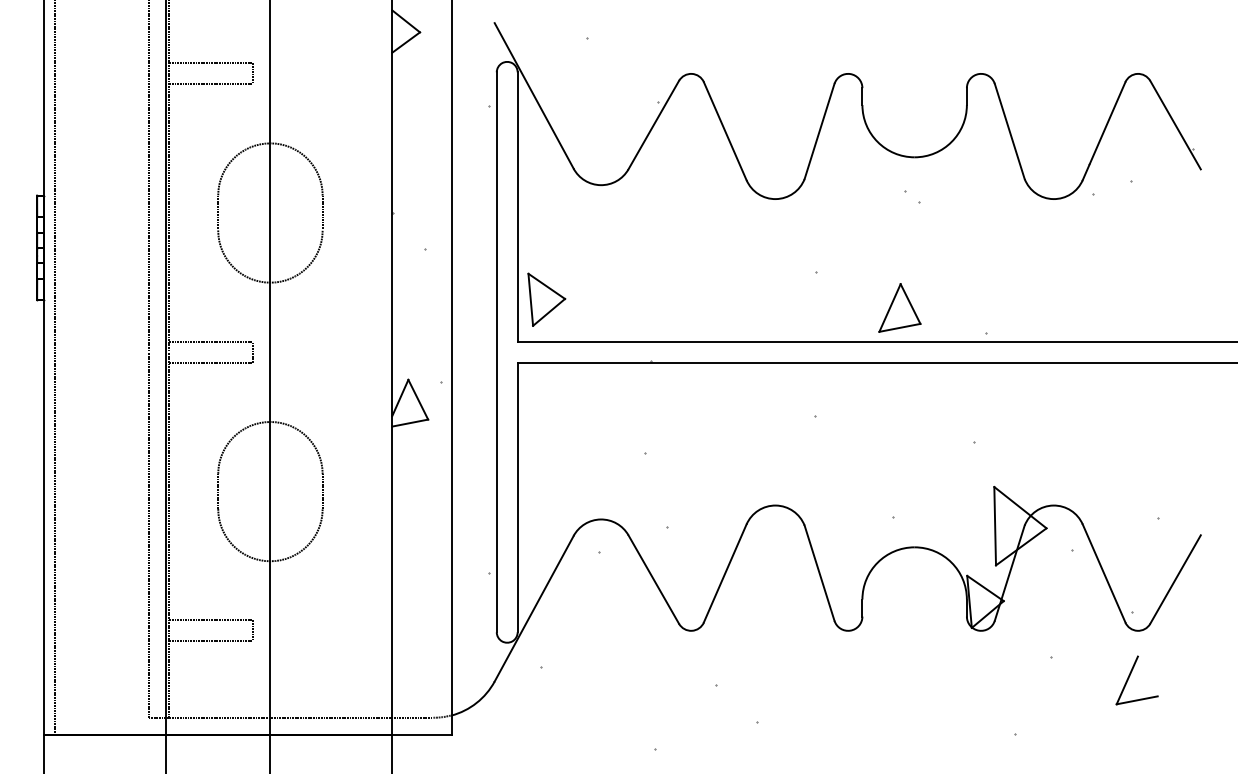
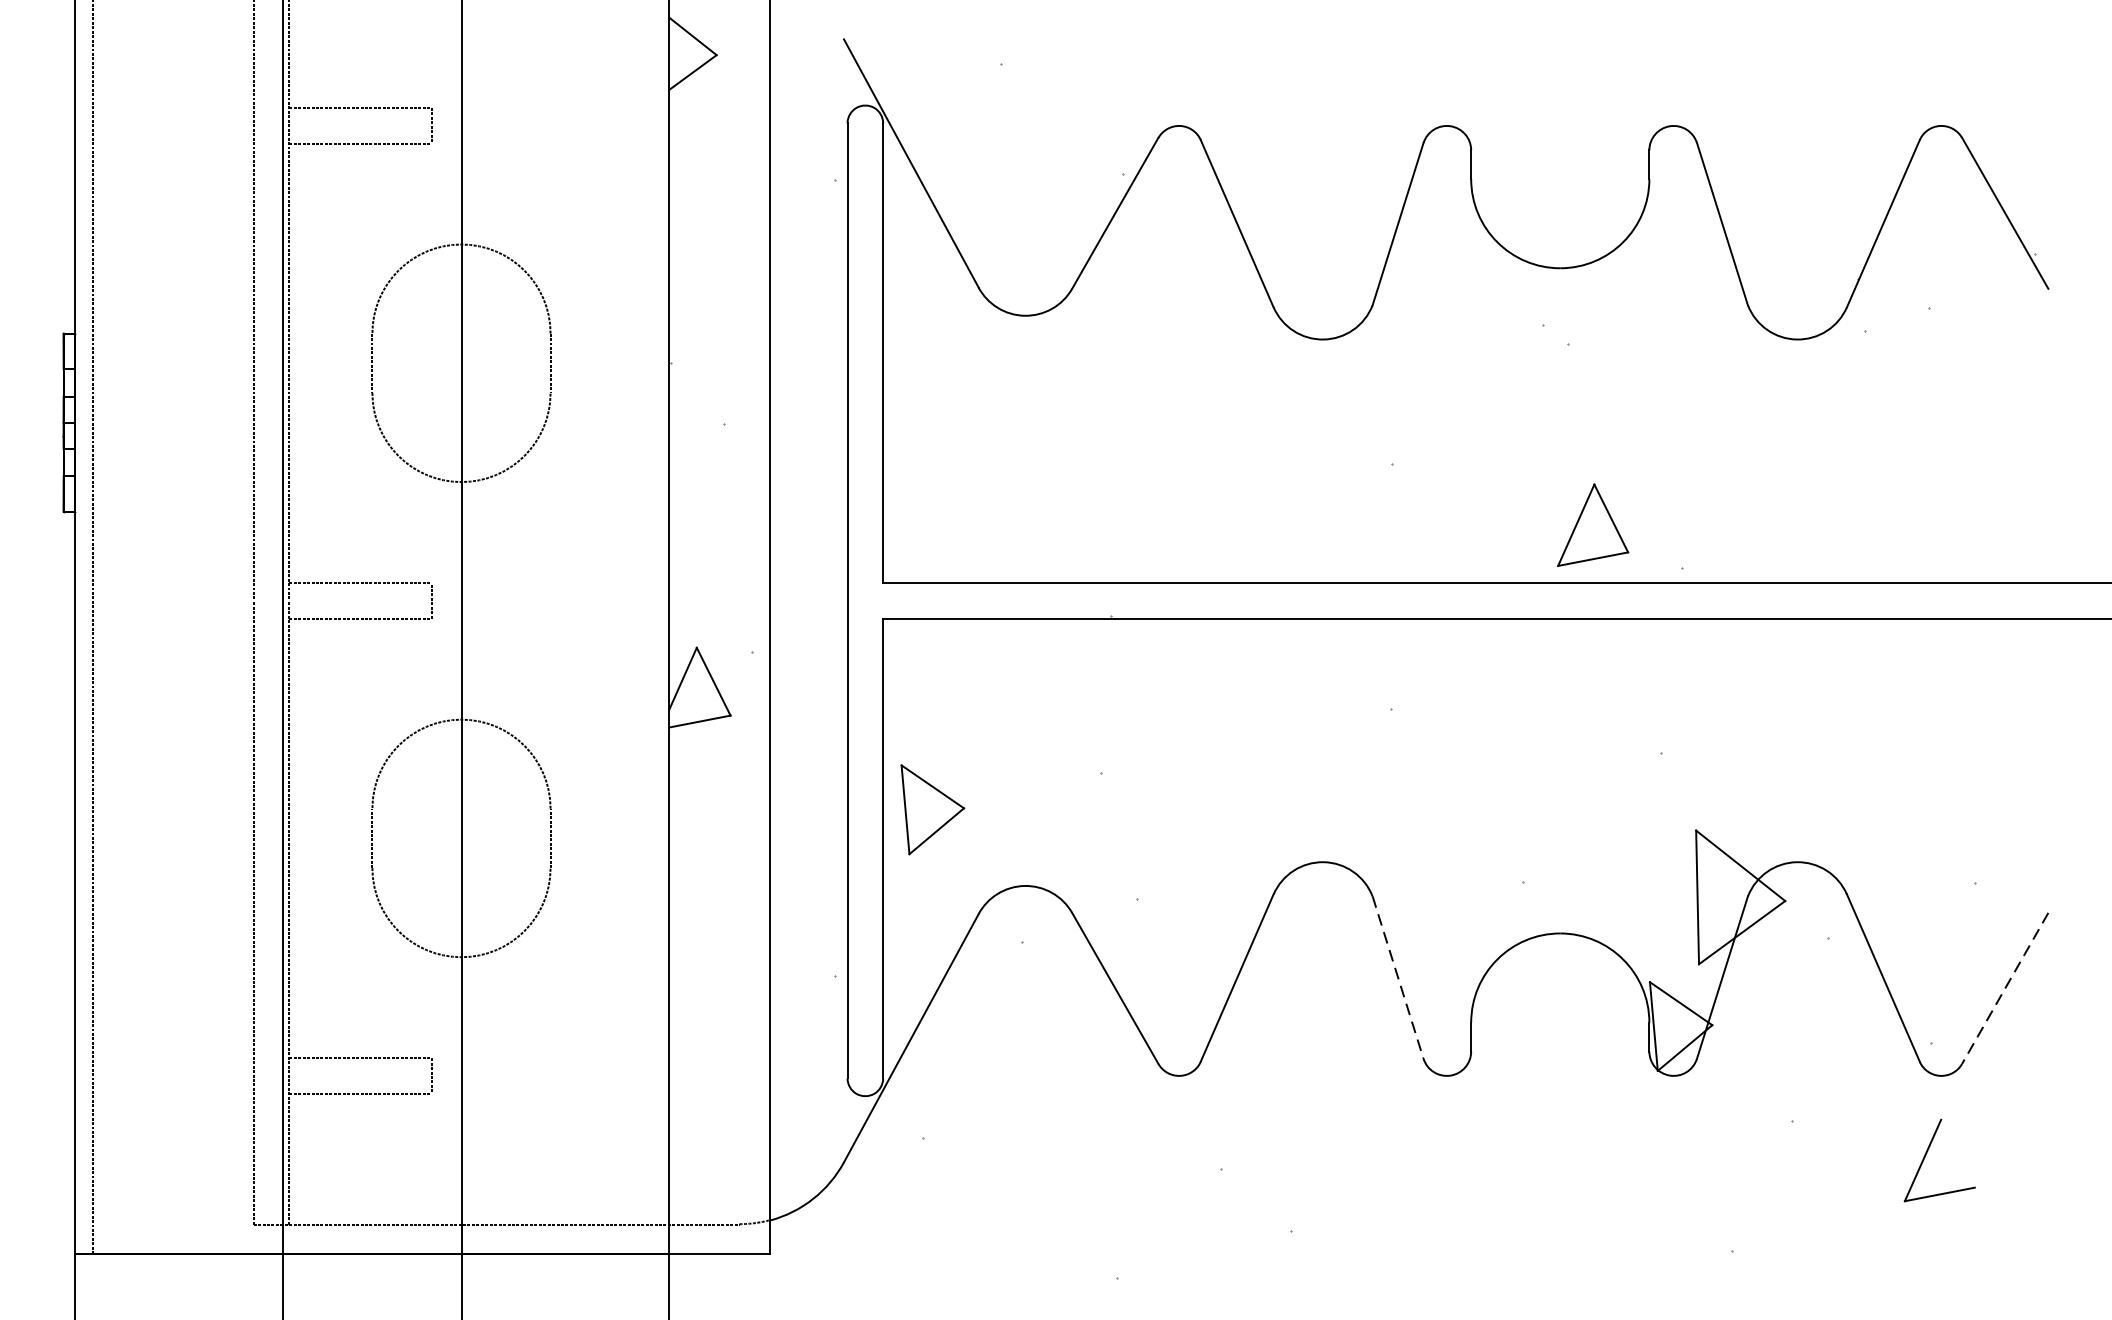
part: (546, 299) -> (932, 809), moved
part: (899, 307) -> (1592, 524), moved
line: (819, 573) -> (1397, 978), solid -> dashed
line: (1175, 579) -> (2005, 988), solid -> dashed

